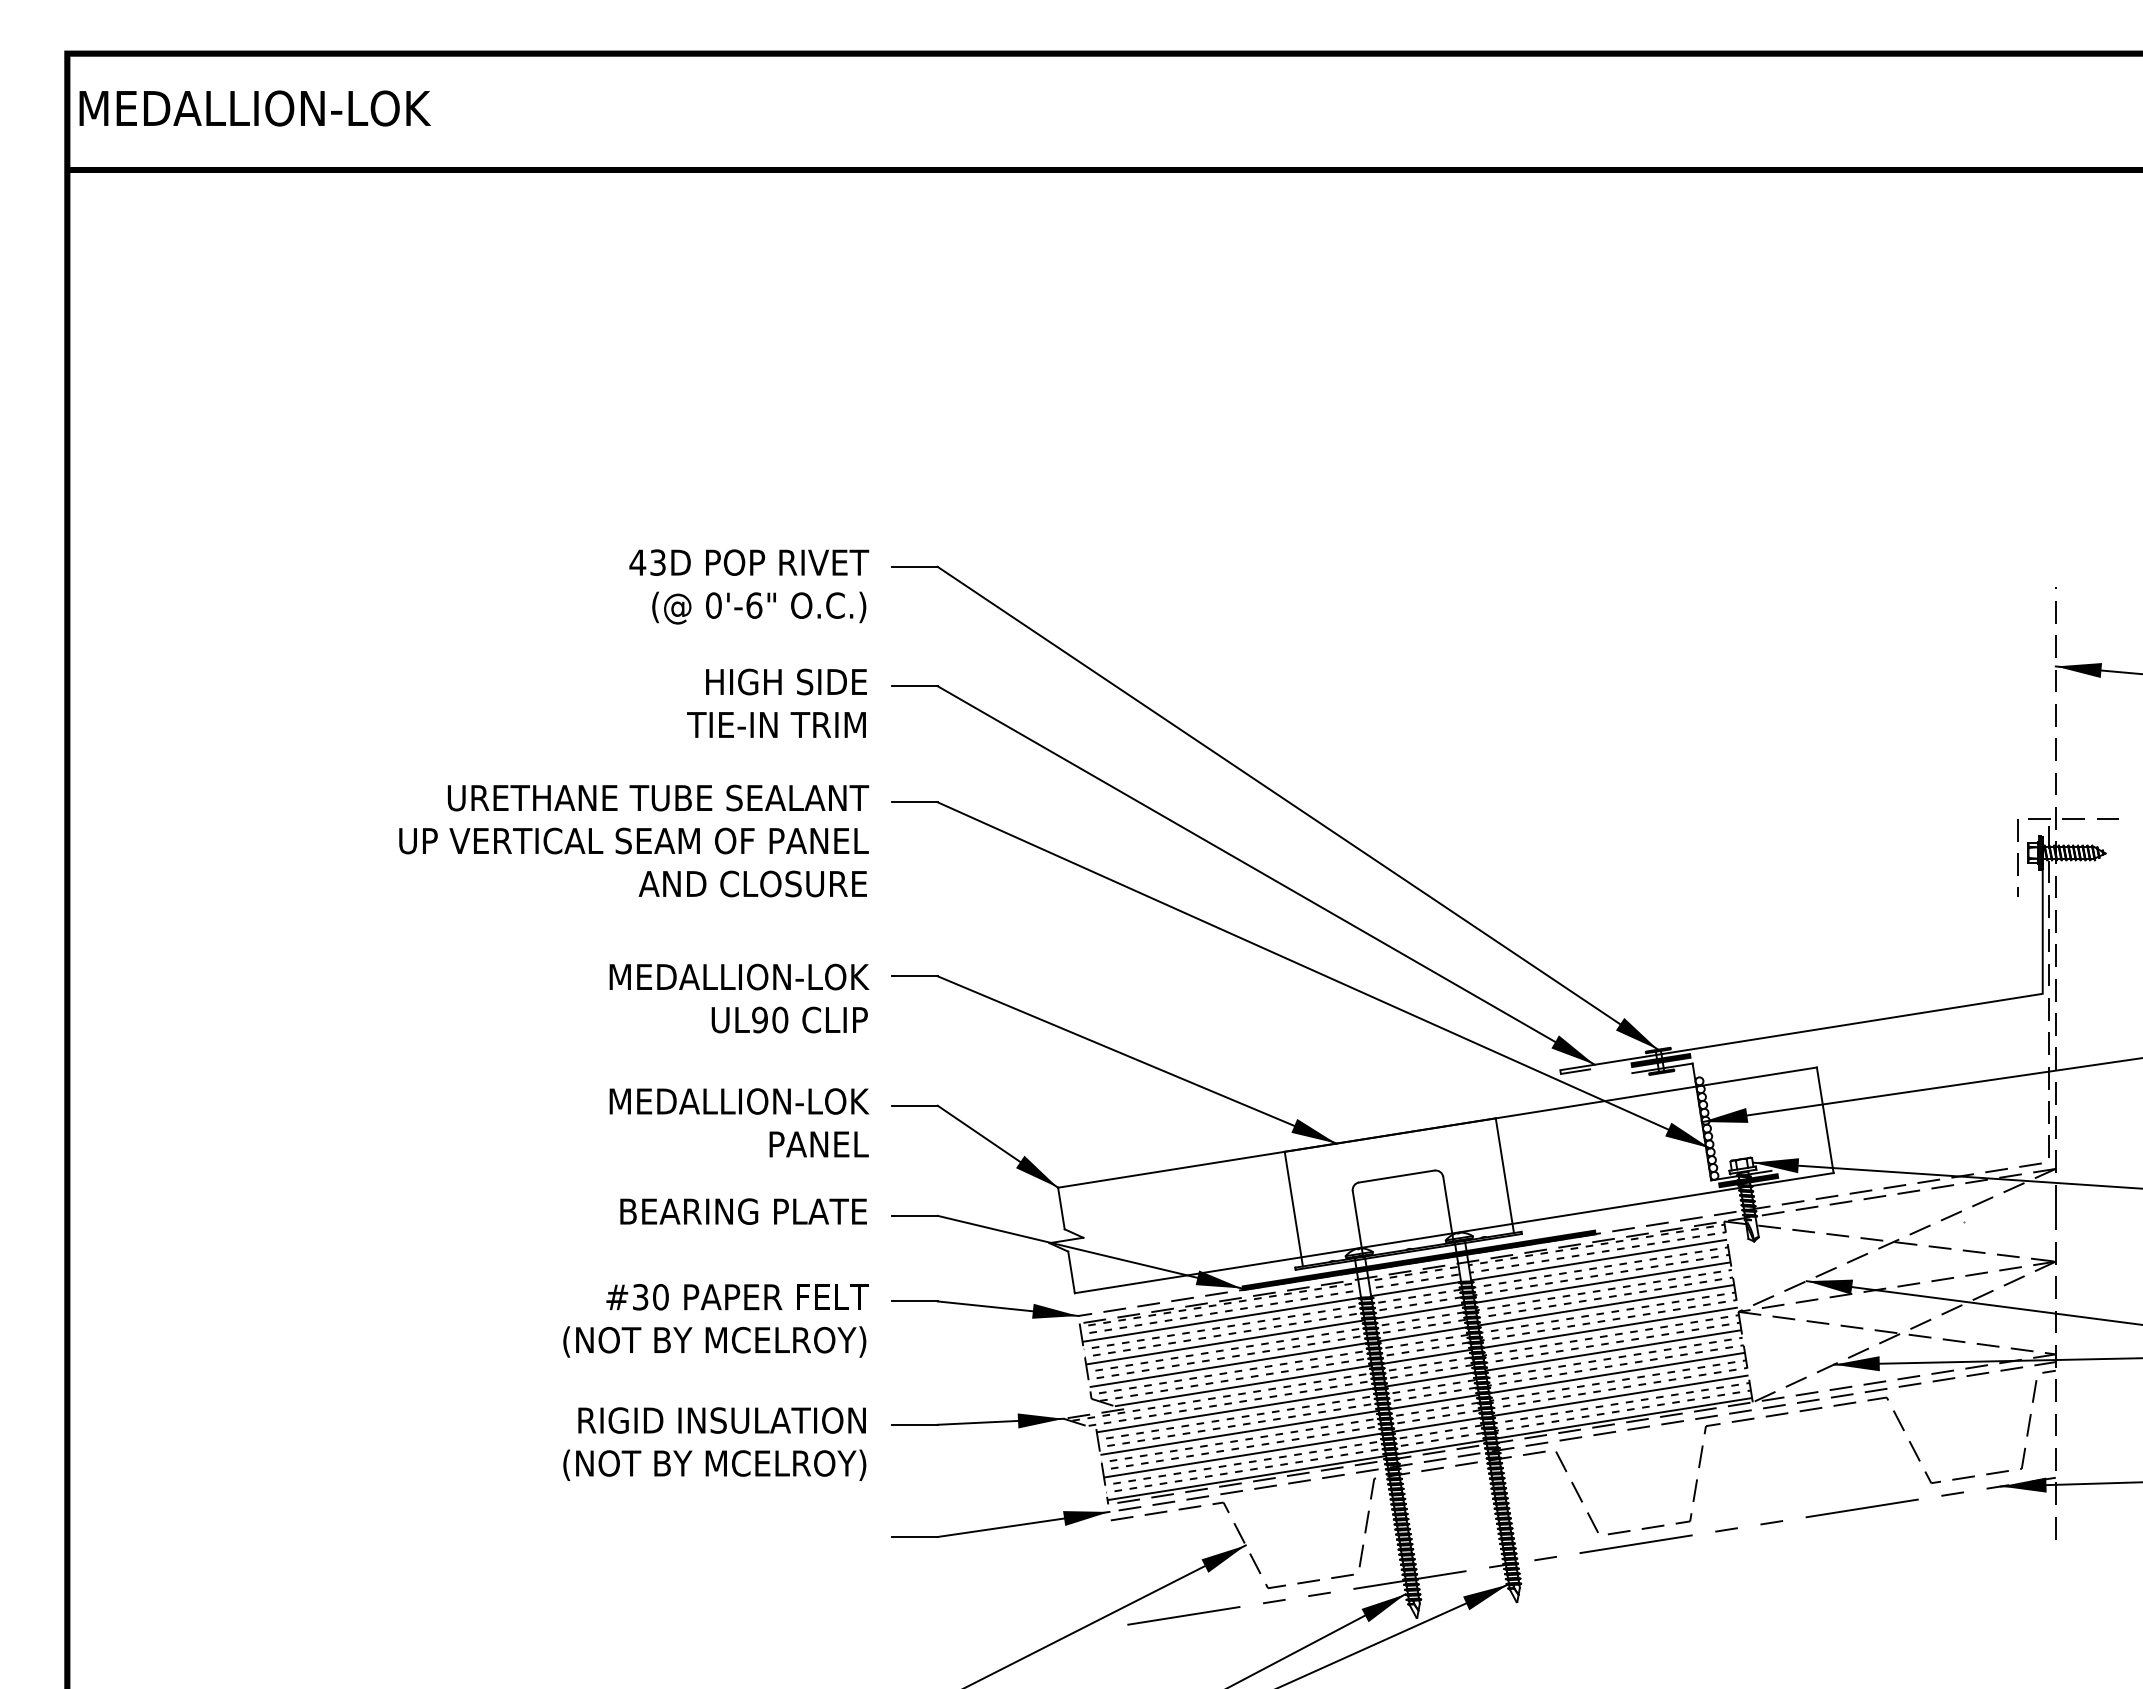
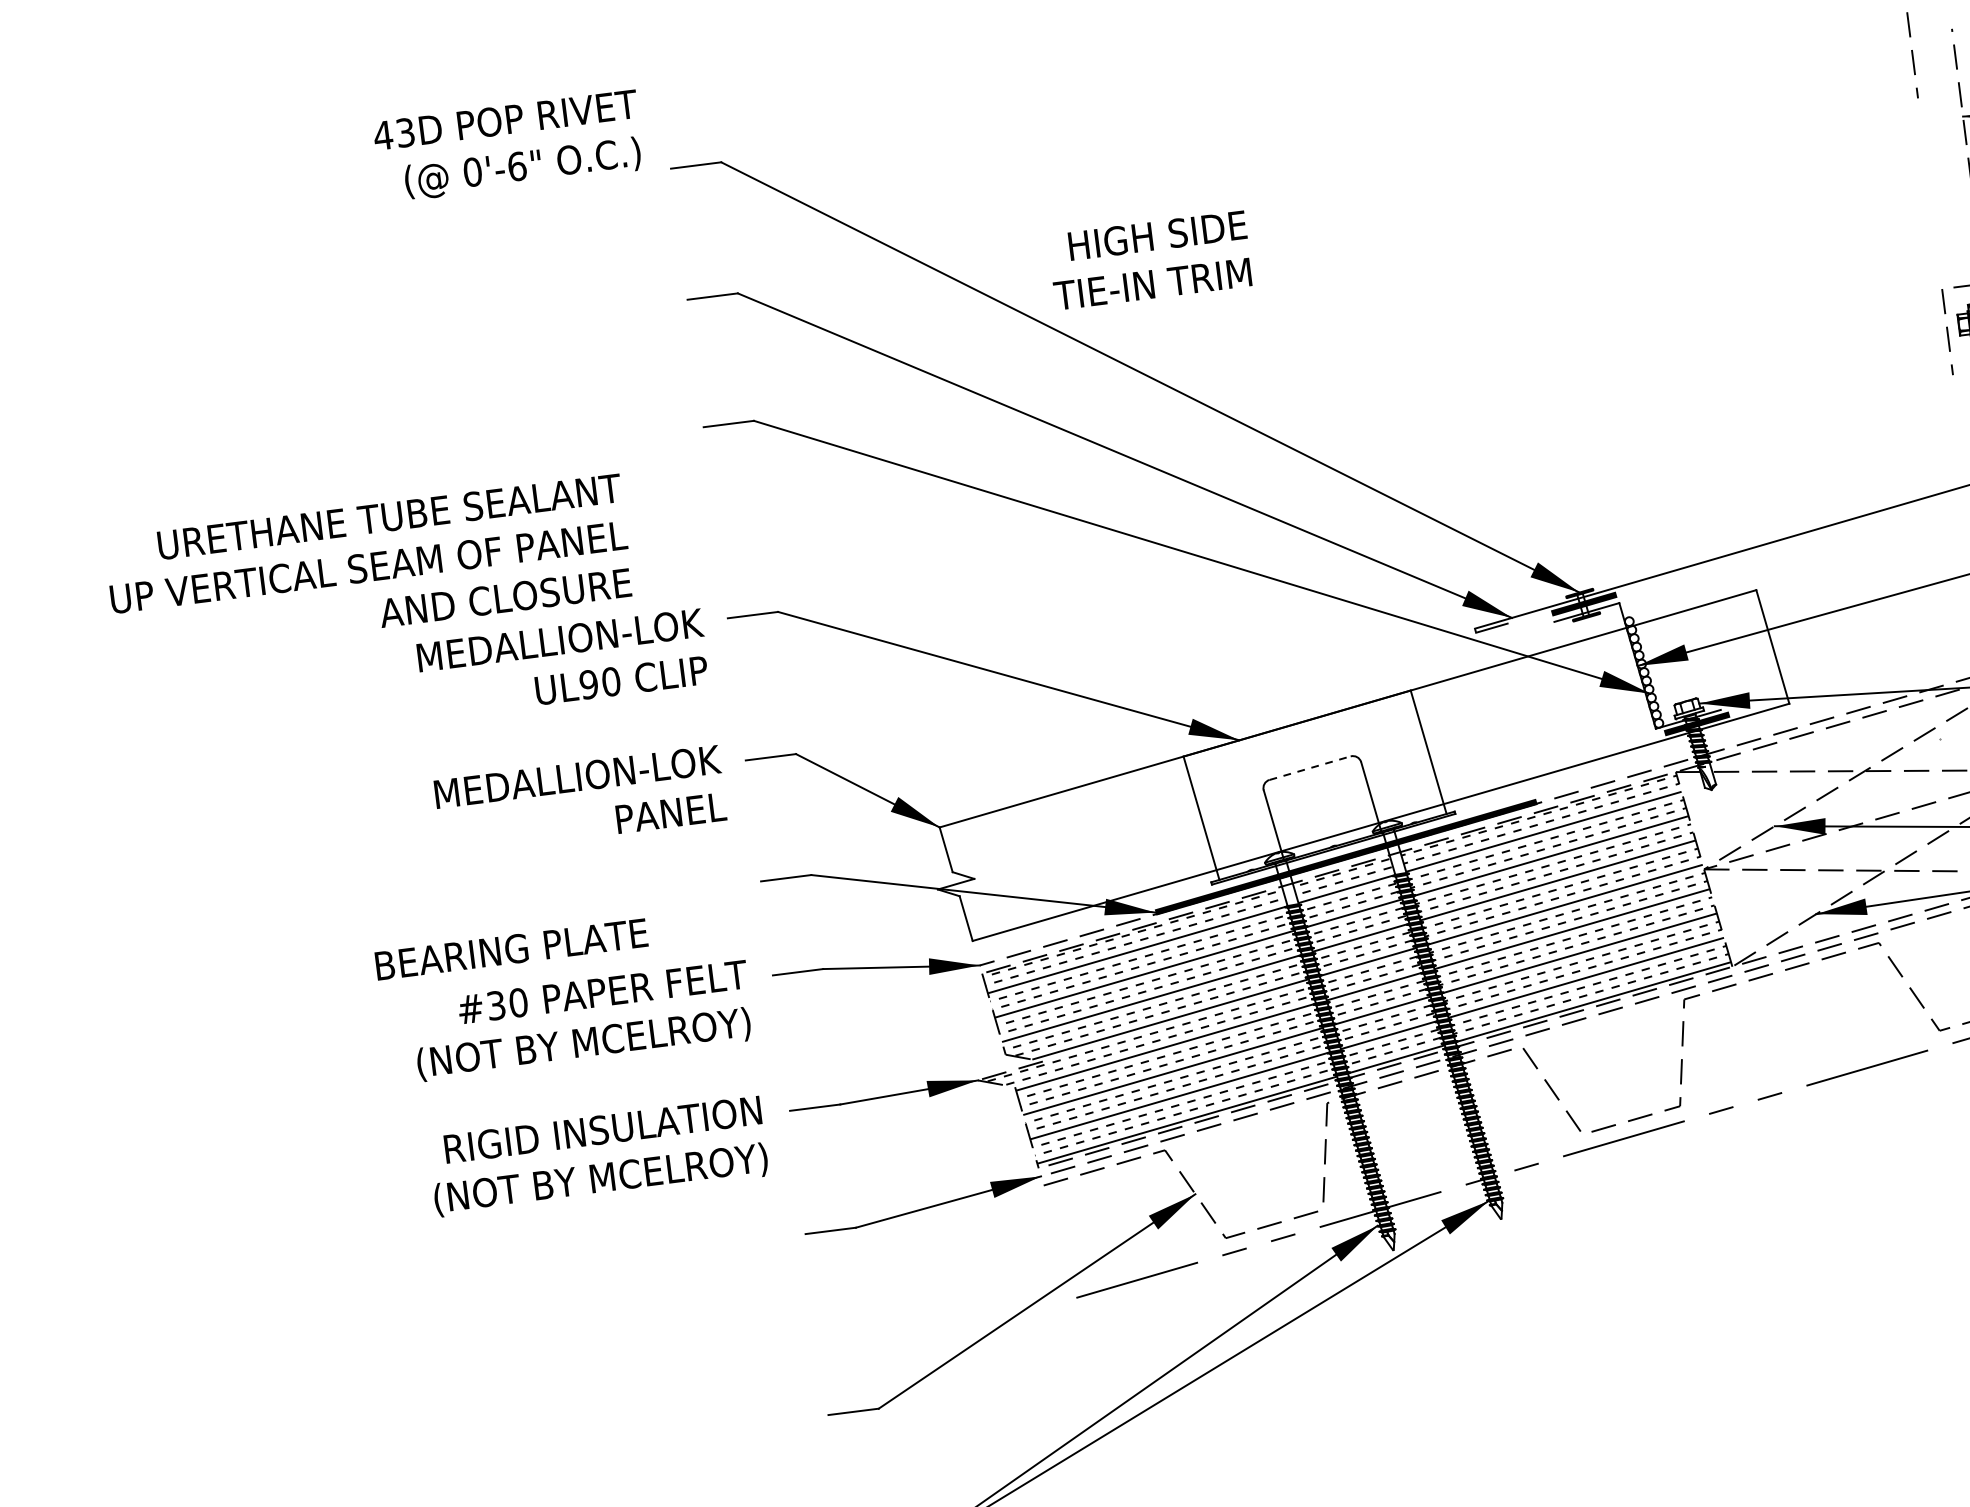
text: (749, 586) -> (509, 146), moved
line: (2017, 605) -> (1912, 54), added
text: (776, 702) -> (1149, 259), moved
text: (634, 840) -> (369, 566), moved
line: (1397, 1176) -> (1310, 768), solid -> dashed
text: (743, 1211) -> (511, 949), moved

